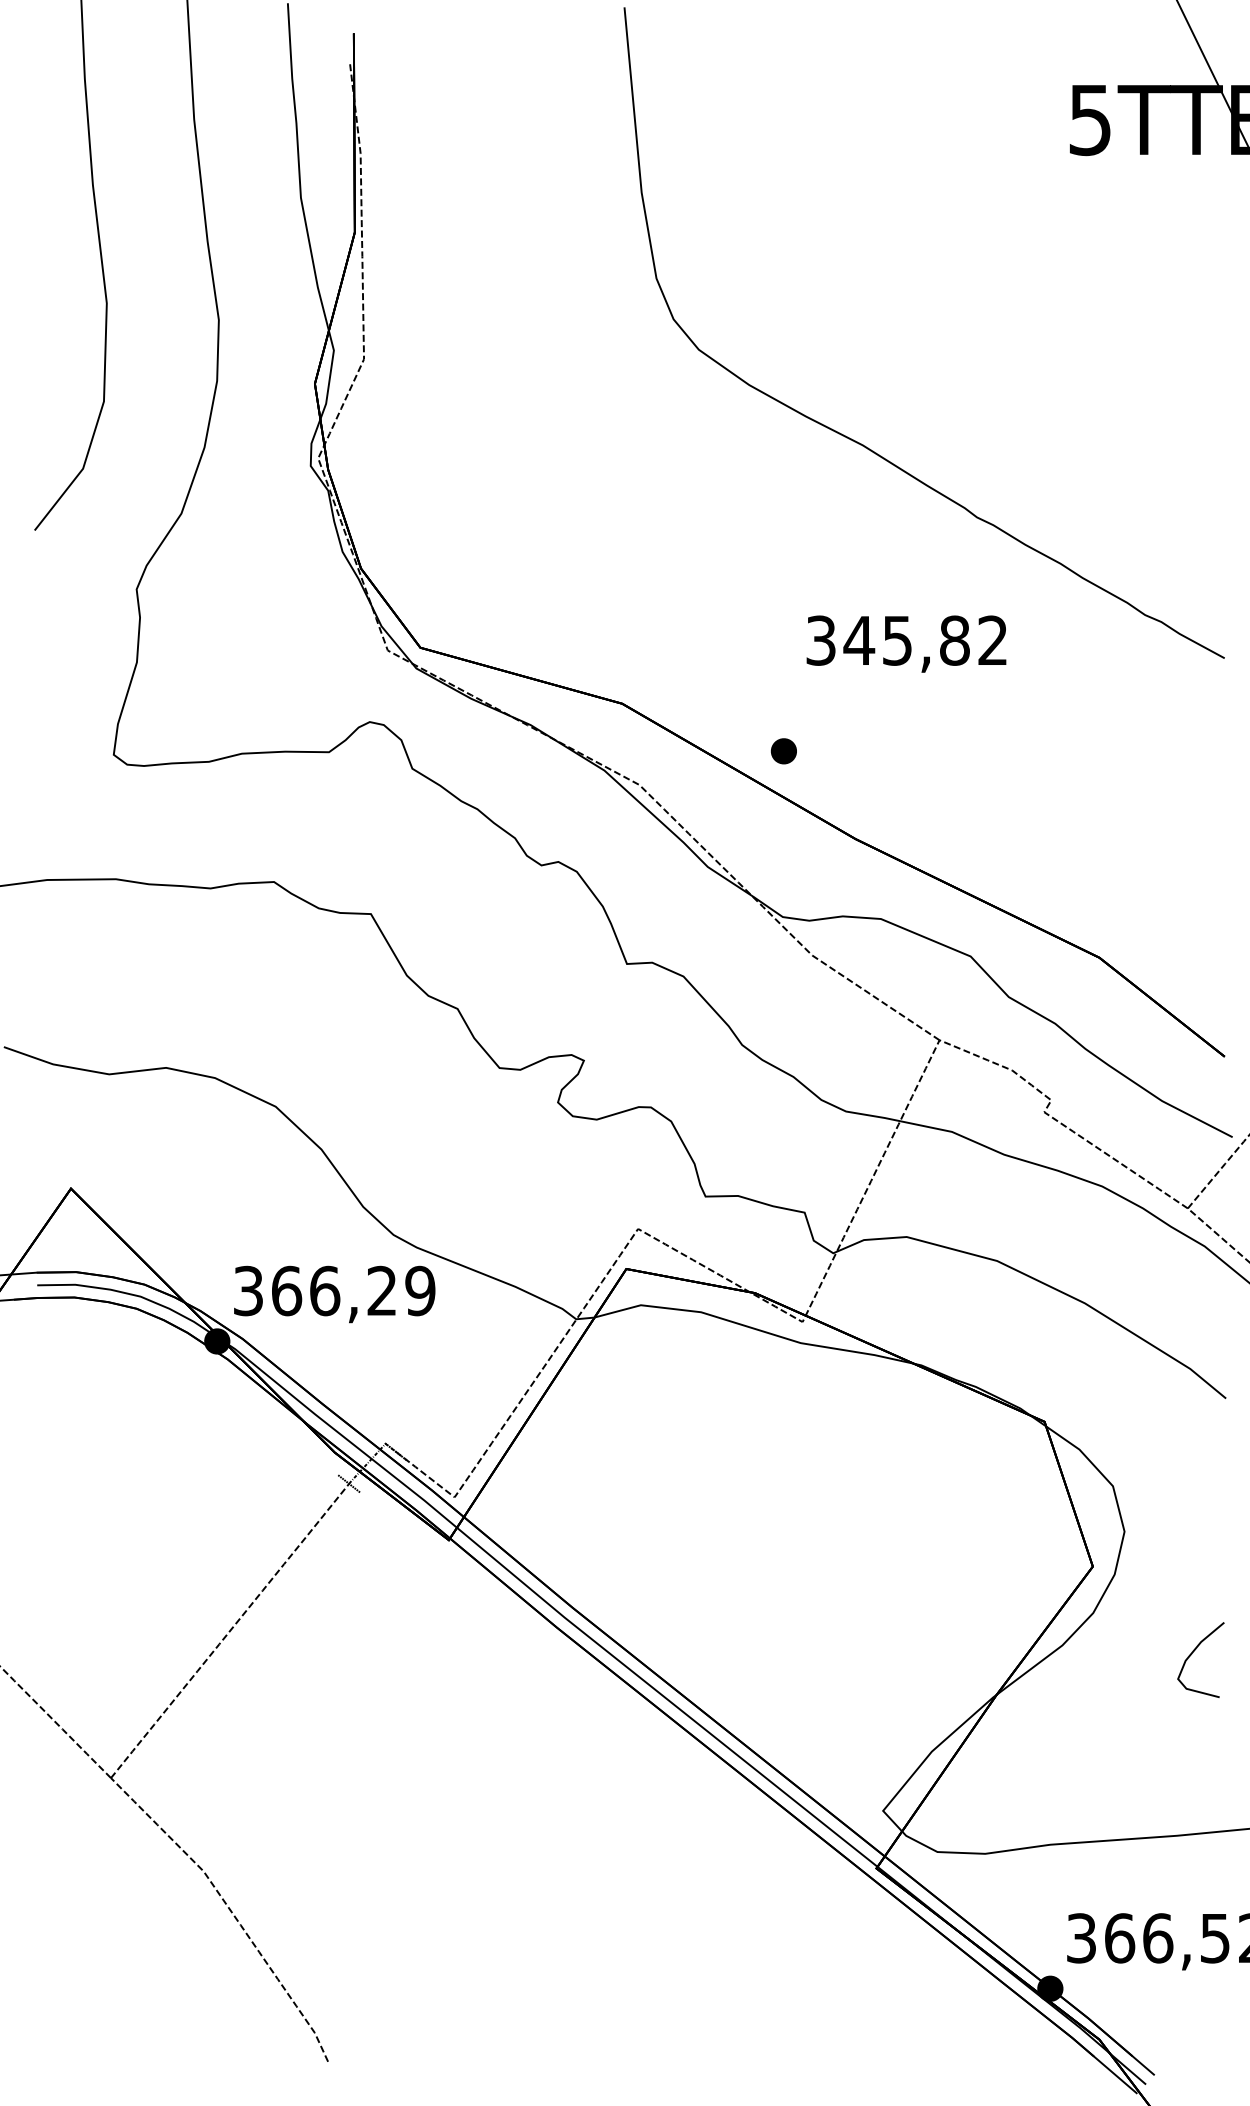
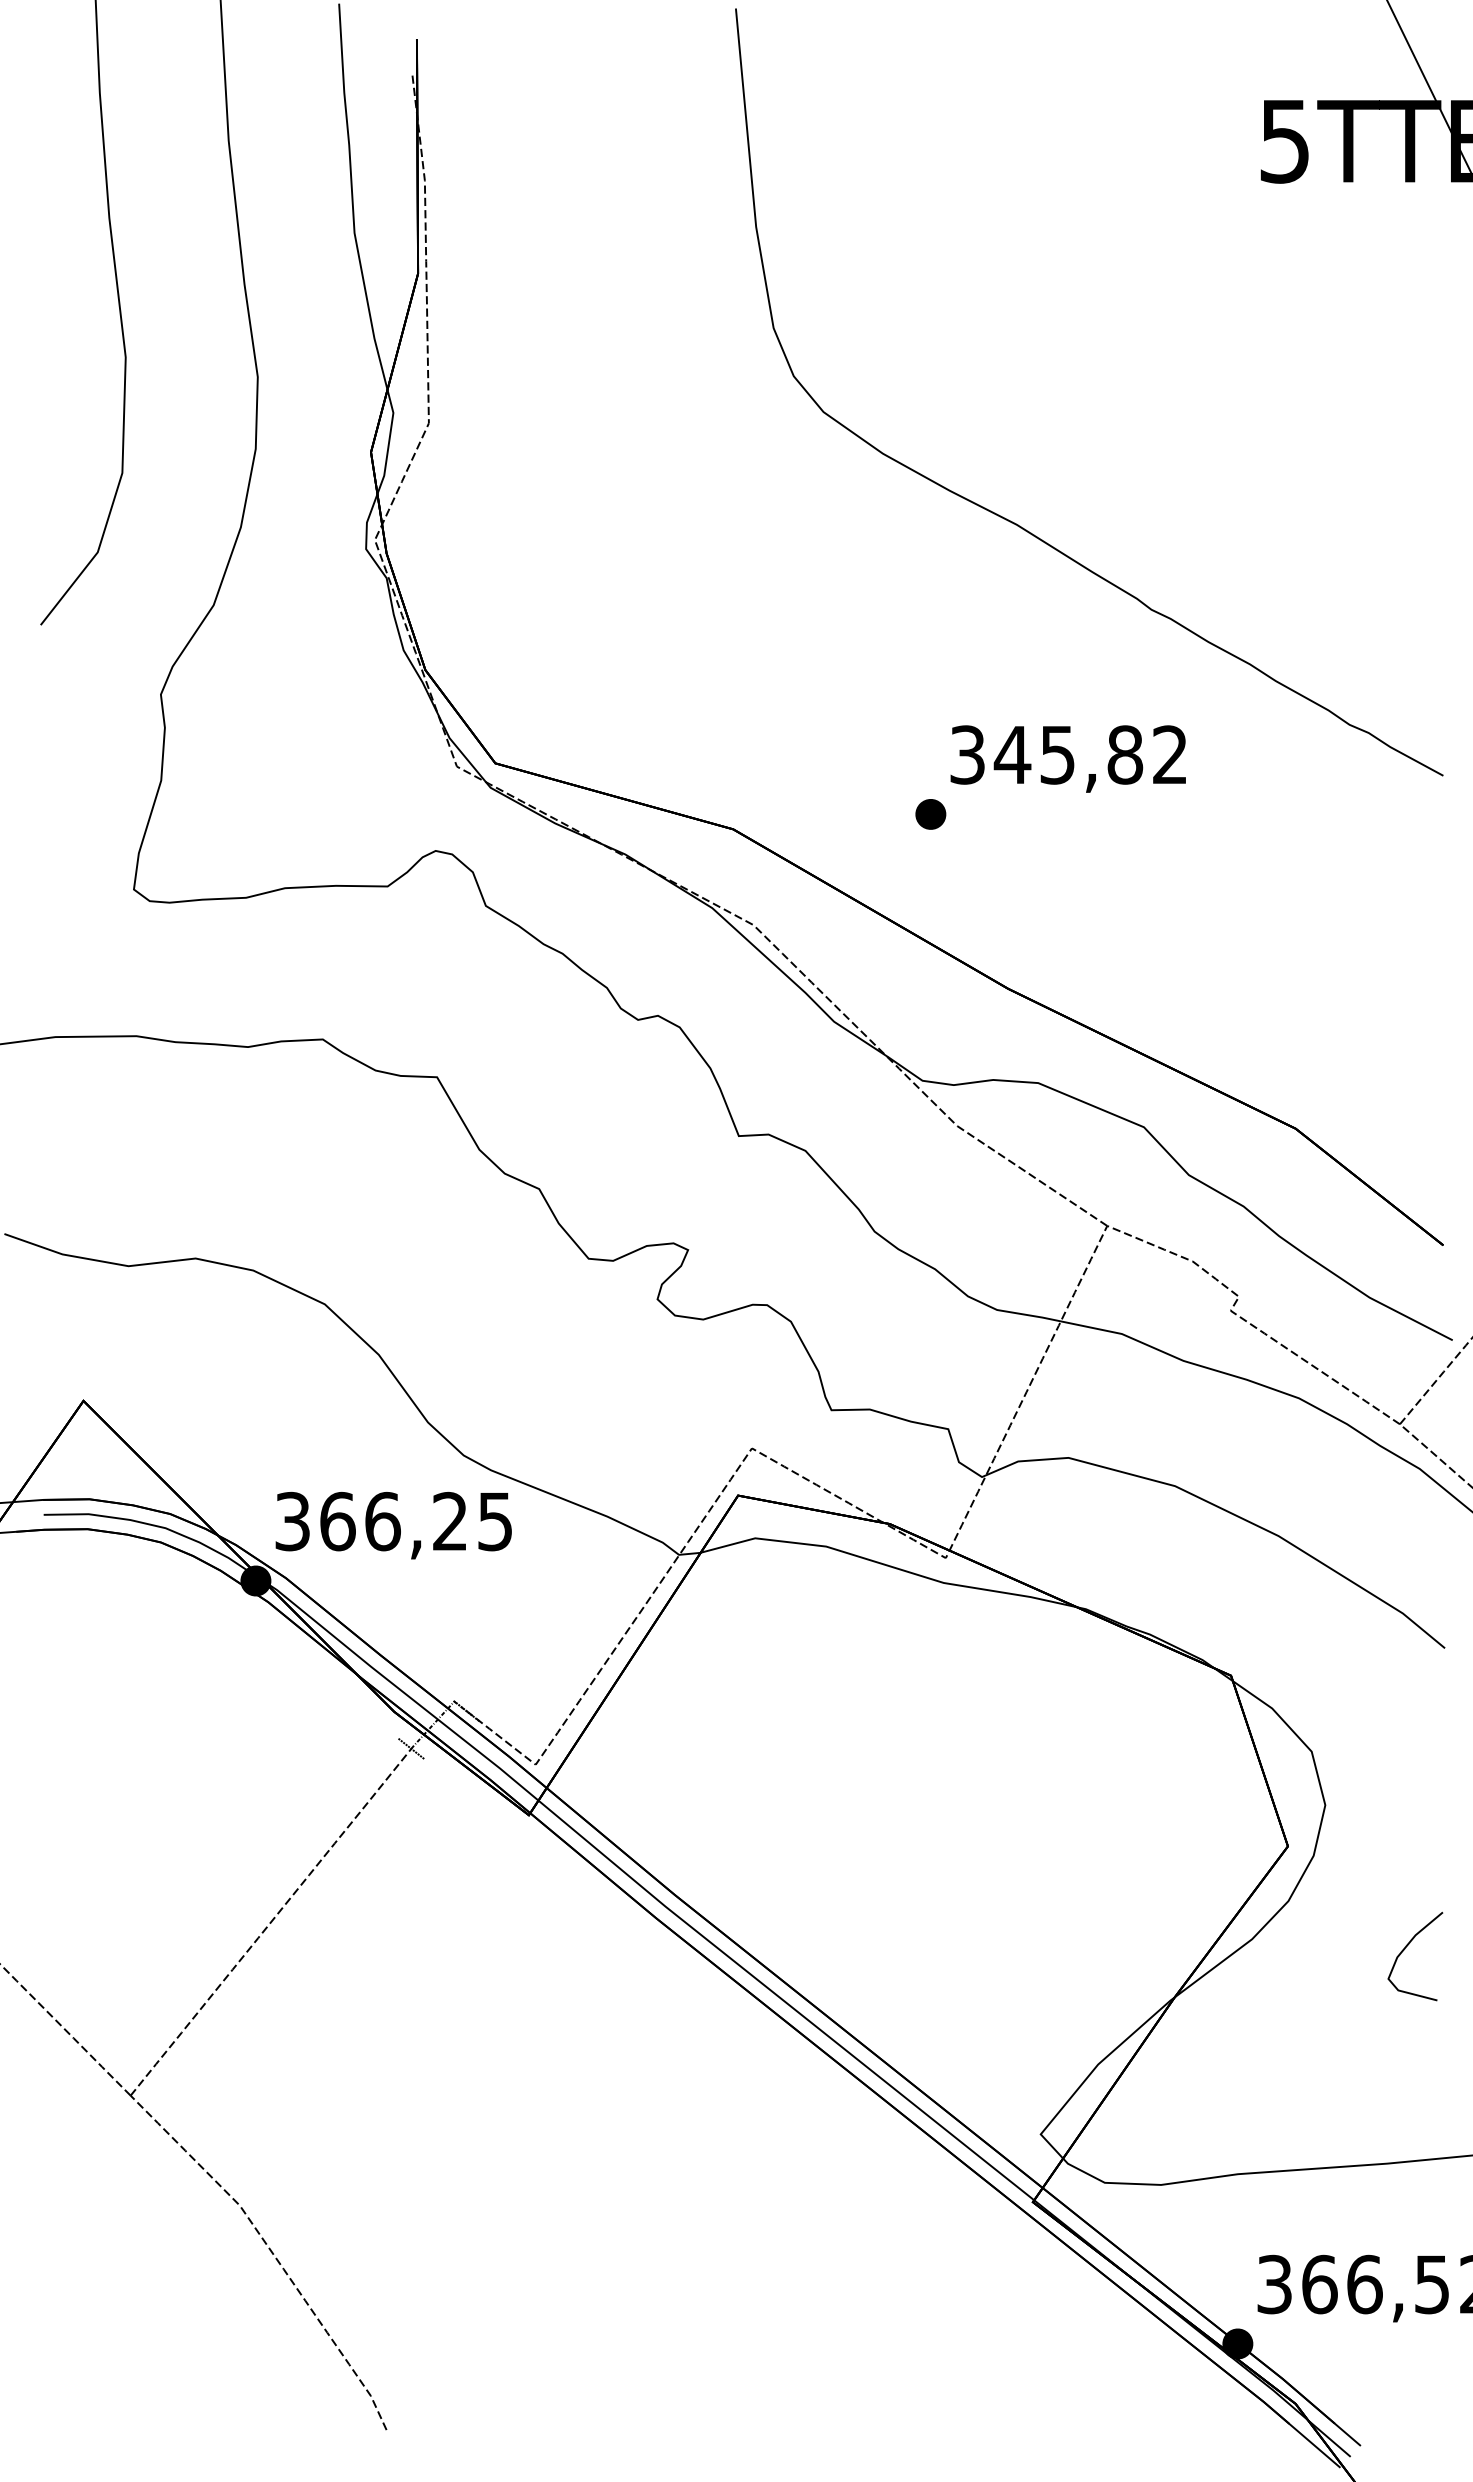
part: (783, 751) -> (930, 814), moved
text: (420, 1290) -> (495, 1521), 366,29 -> 366,25

